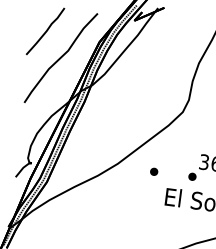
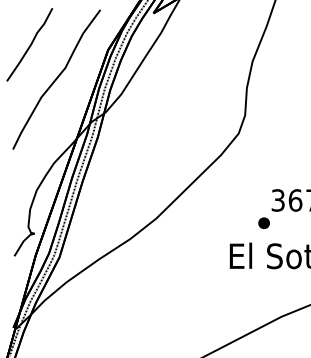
part: (153, 171) -> (208, 223), removed

